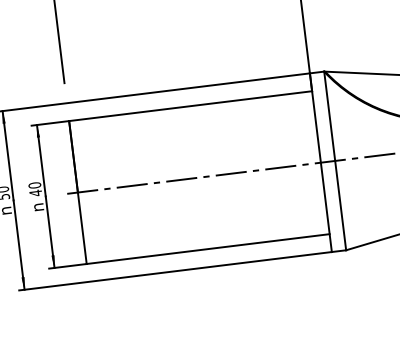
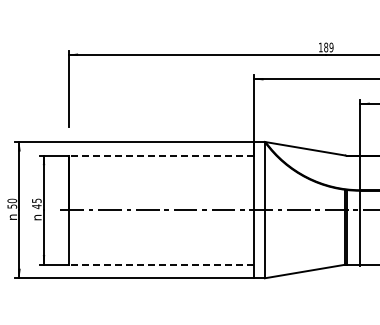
line: (190, 105) -> (161, 155), solid -> dashed
text: (34, 185) -> (36, 200), 40 -> 45
line: (208, 248) -> (161, 264), solid -> dashed

